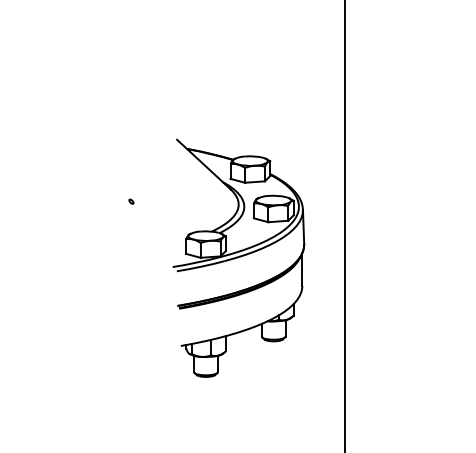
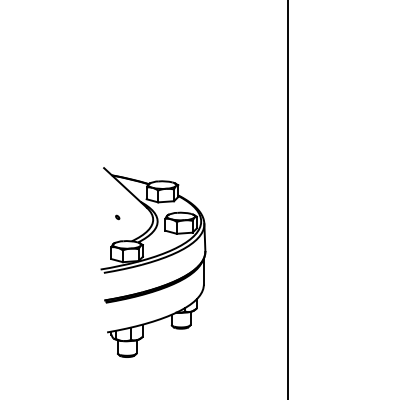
part: (239, 258) -> (153, 262), moved

